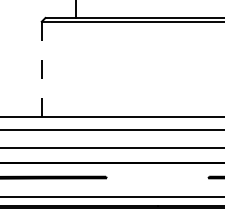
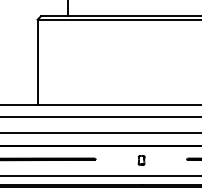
line: (41, 69) -> (37, 62), dashed -> solid
part: (157, 178) -> (141, 160), added

